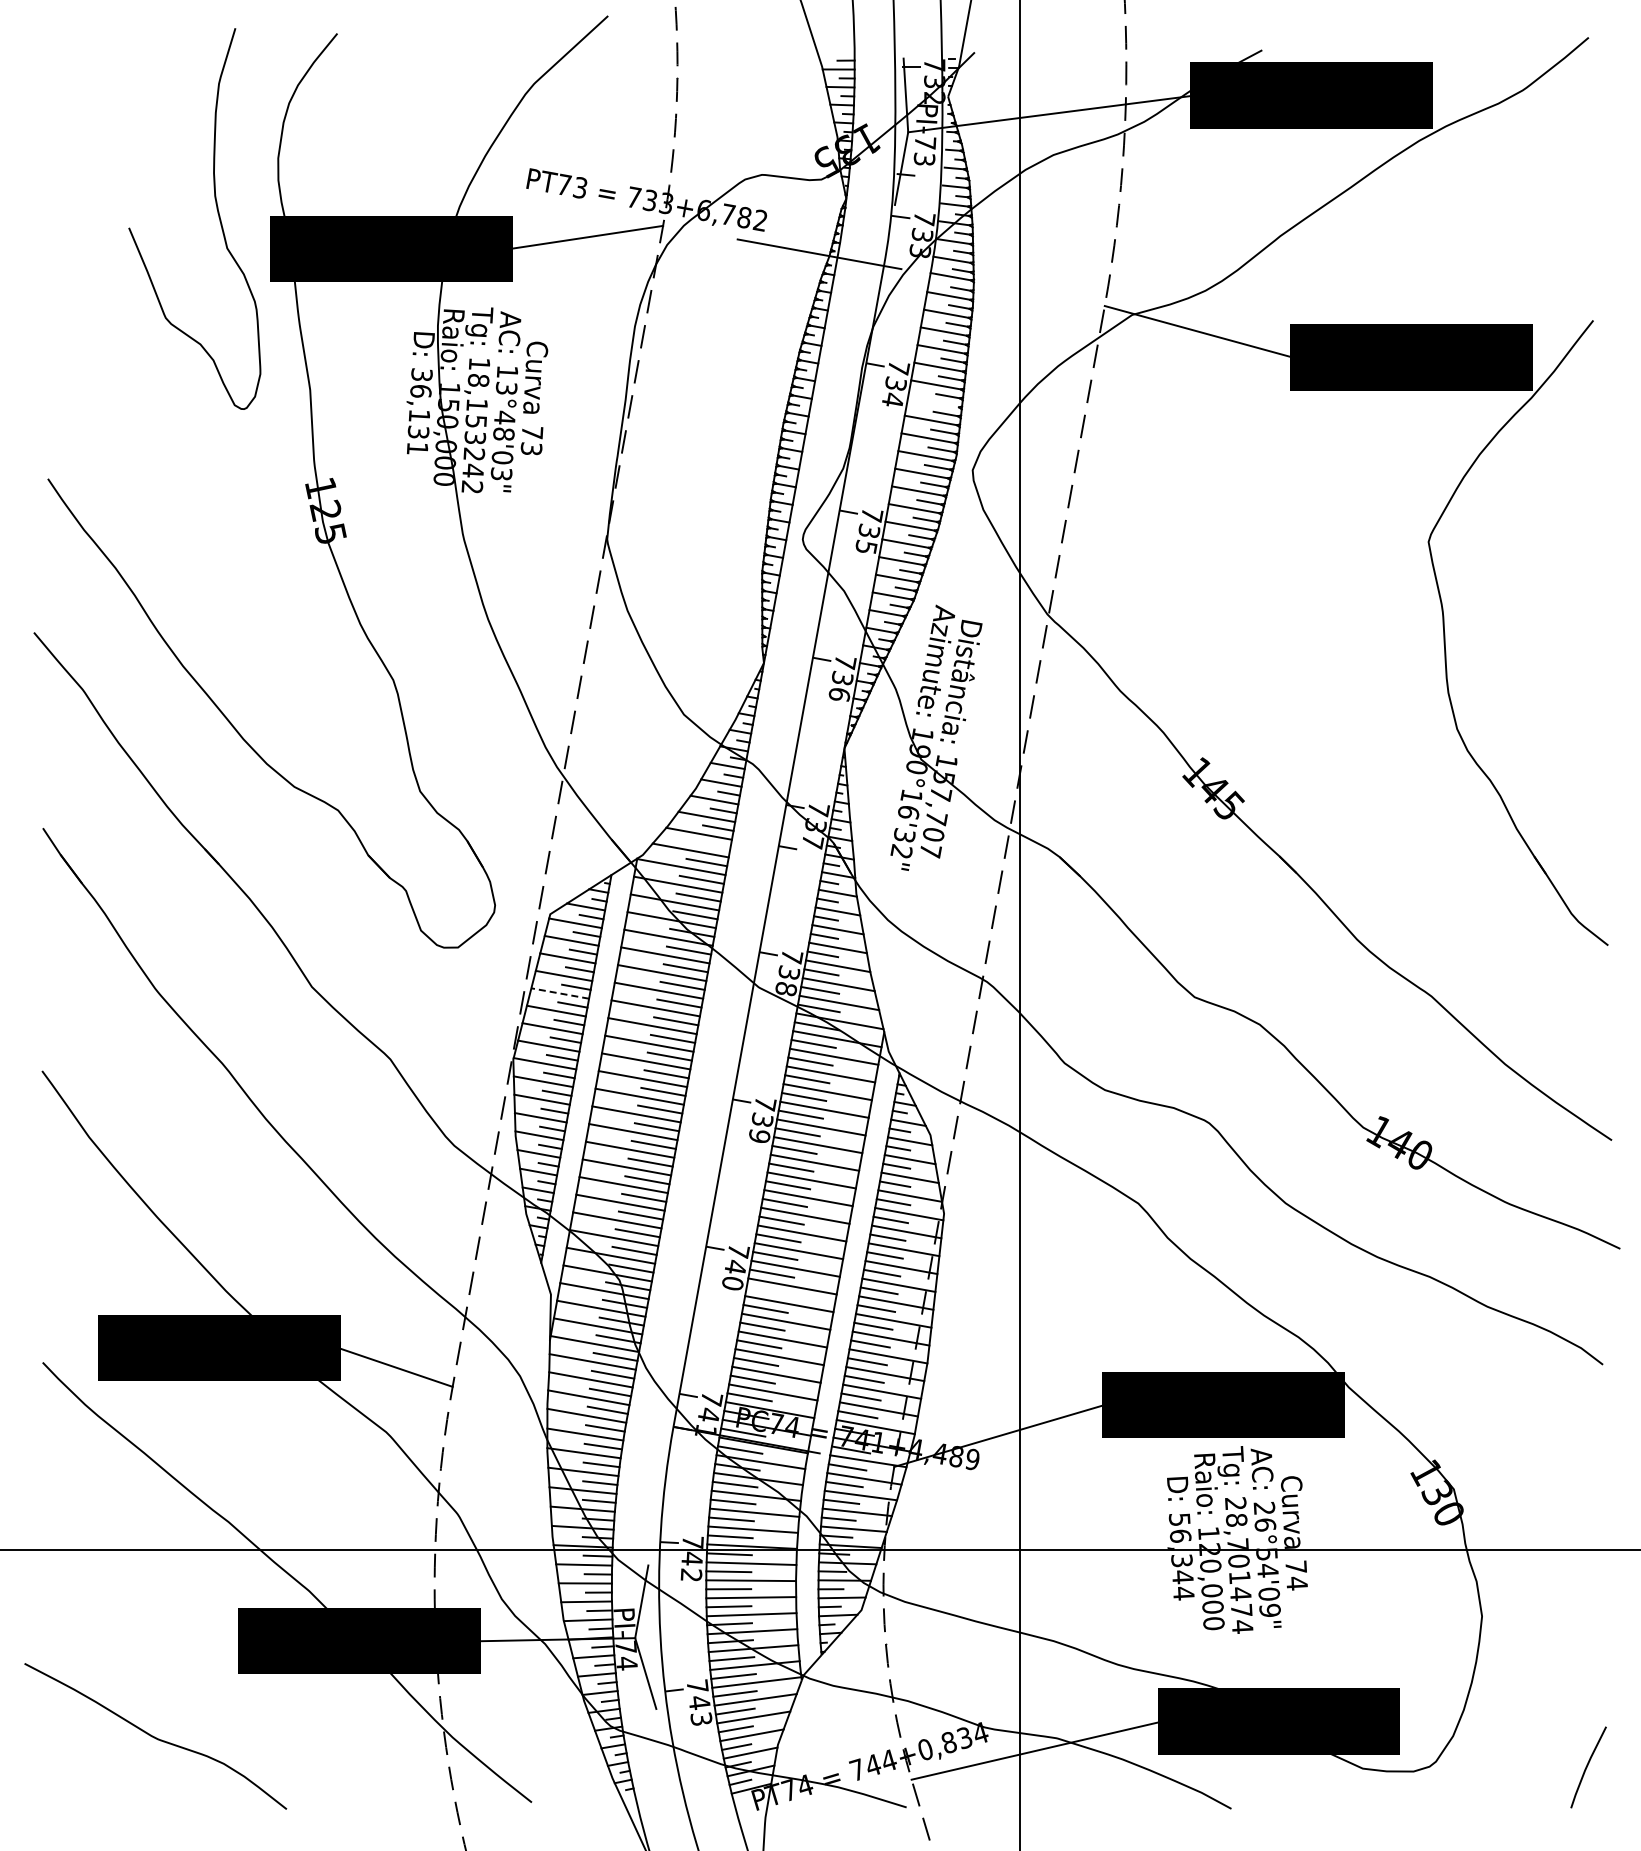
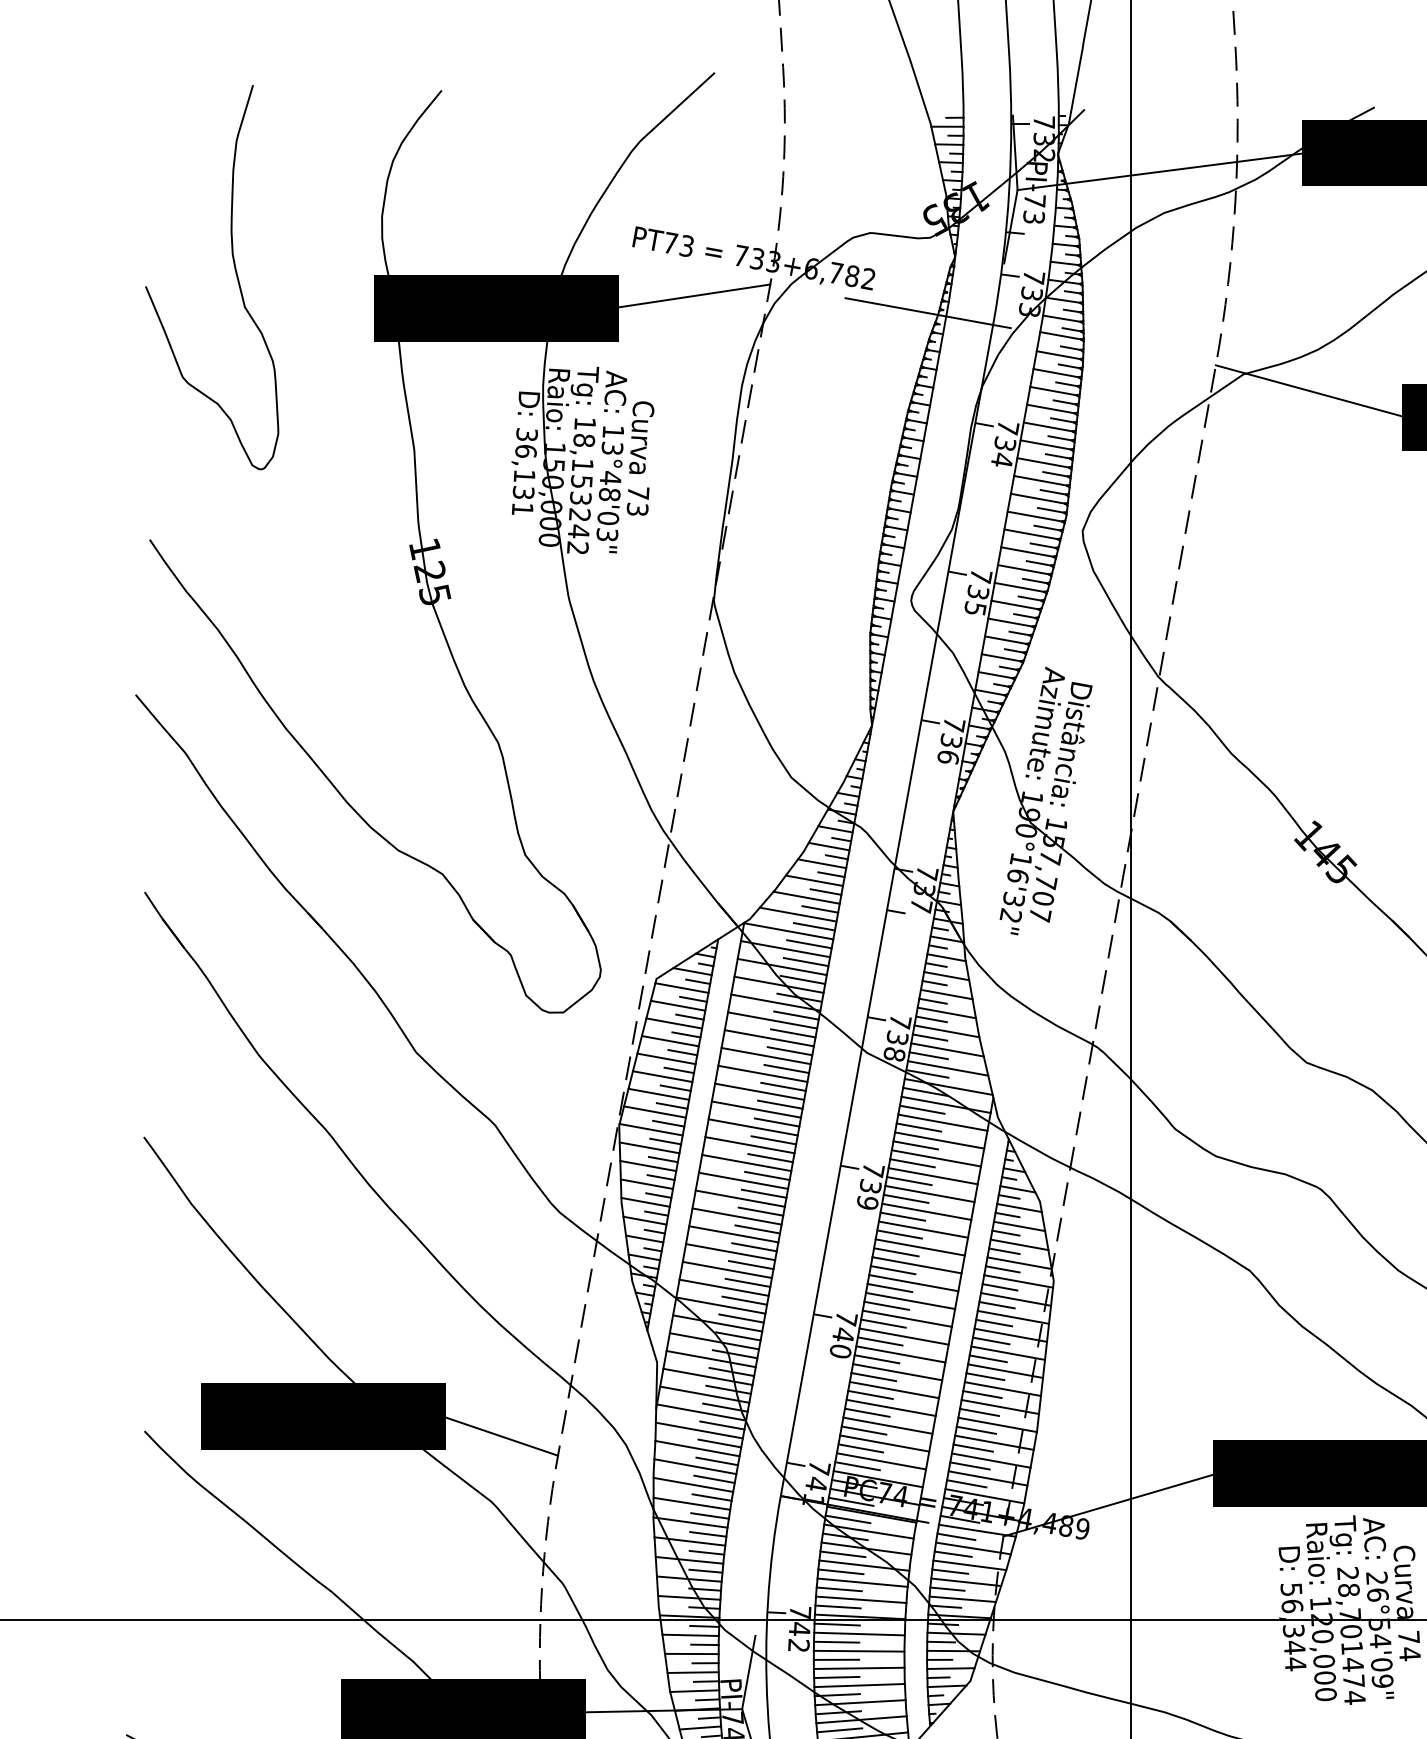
curve: (217, 213) -> (235, 271), moved
line: (933, 402) -> (1043, 462), added
line: (712, 845) -> (820, 909), added
line: (559, 993) -> (665, 1058), dashed -> solid
line: (768, 1291) -> (876, 1359), added

